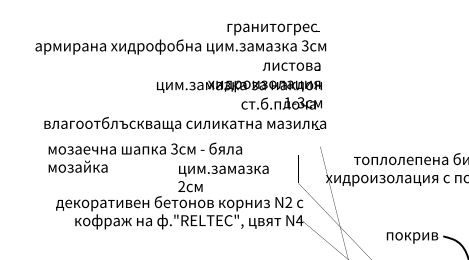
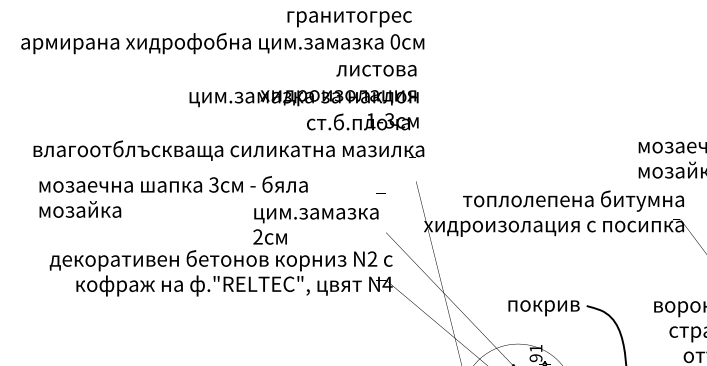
text: (304, 45) -> (394, 41), 3 -> 0
text: (223, 178) -> (315, 226), moved

